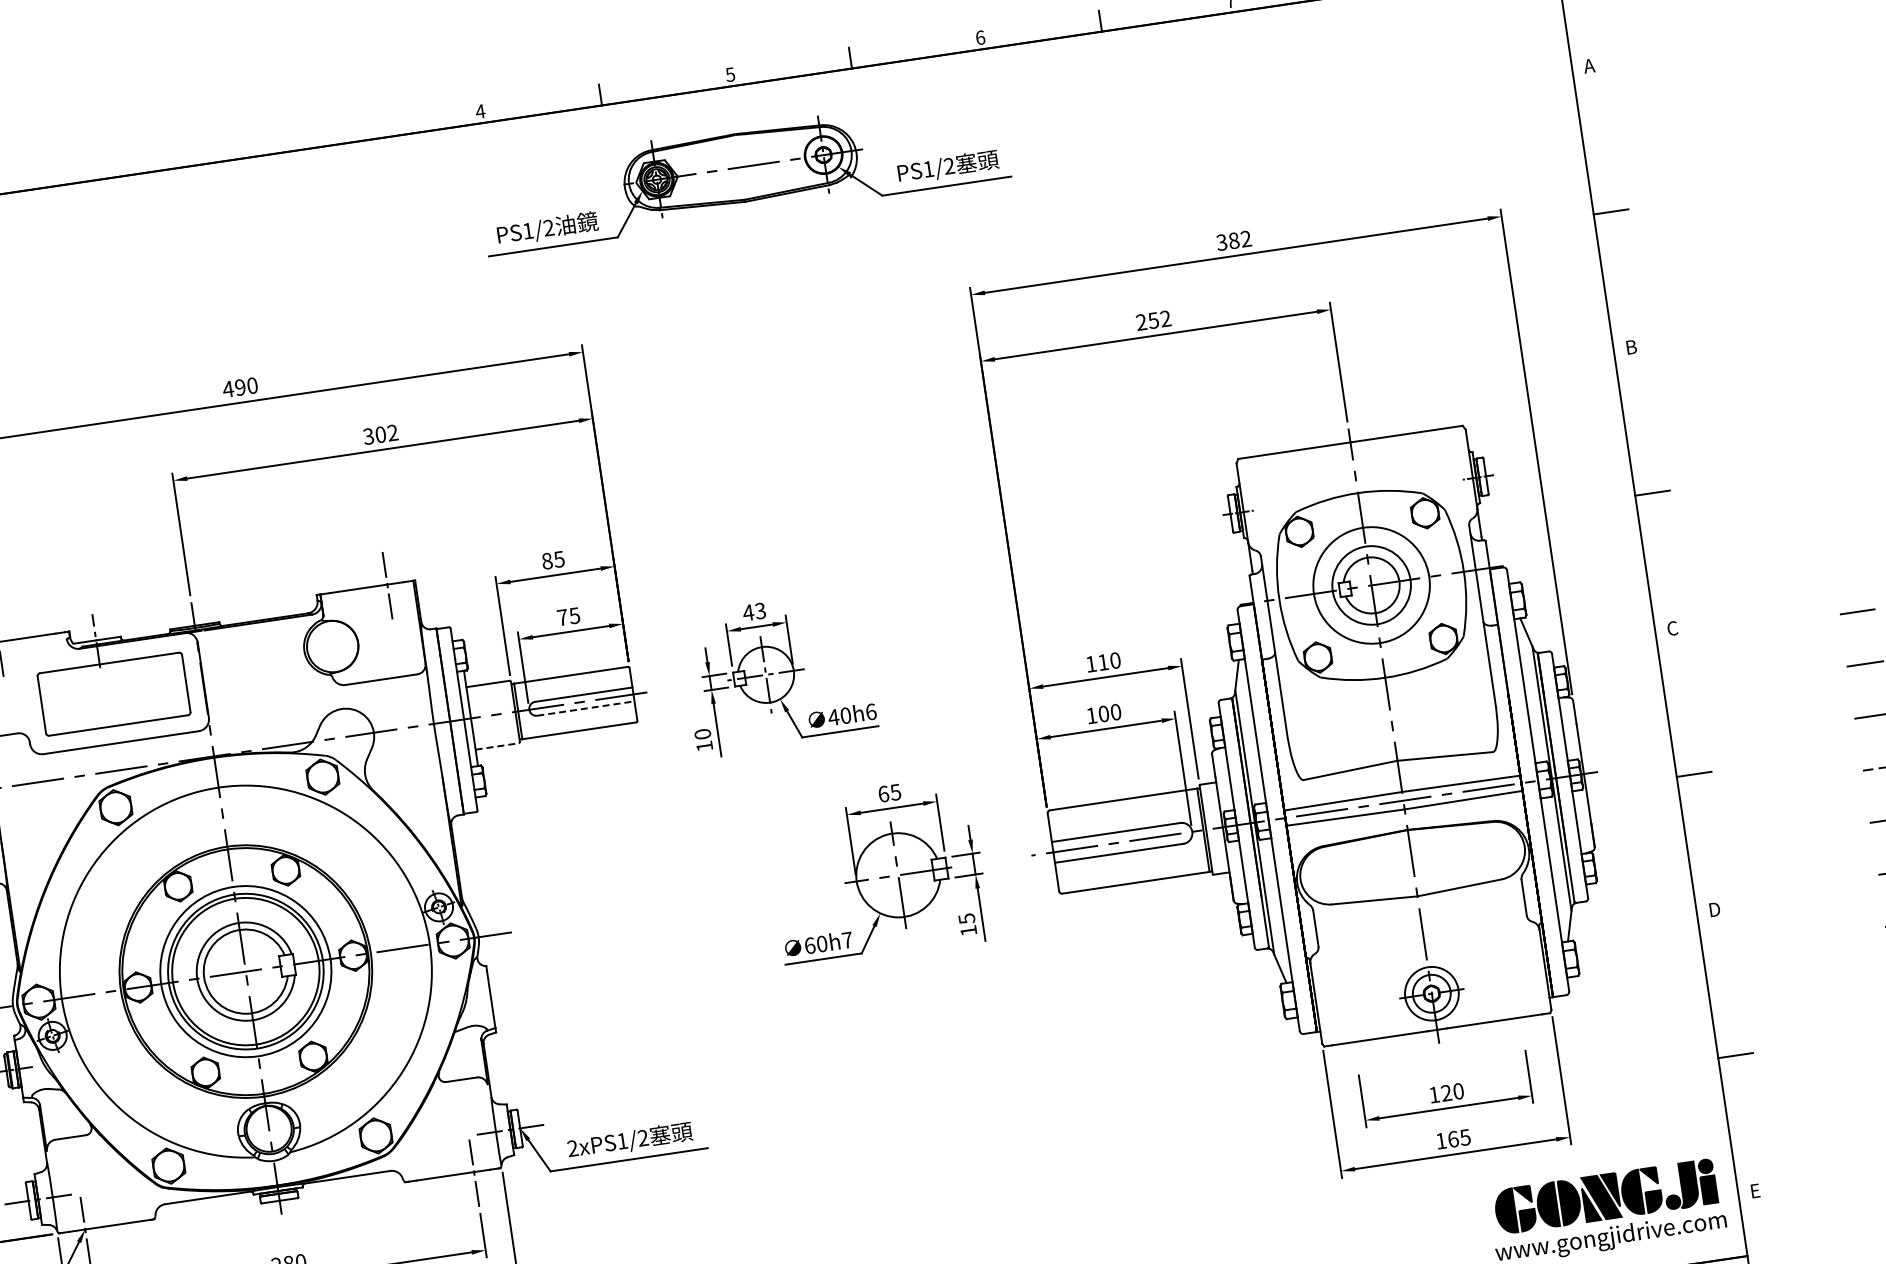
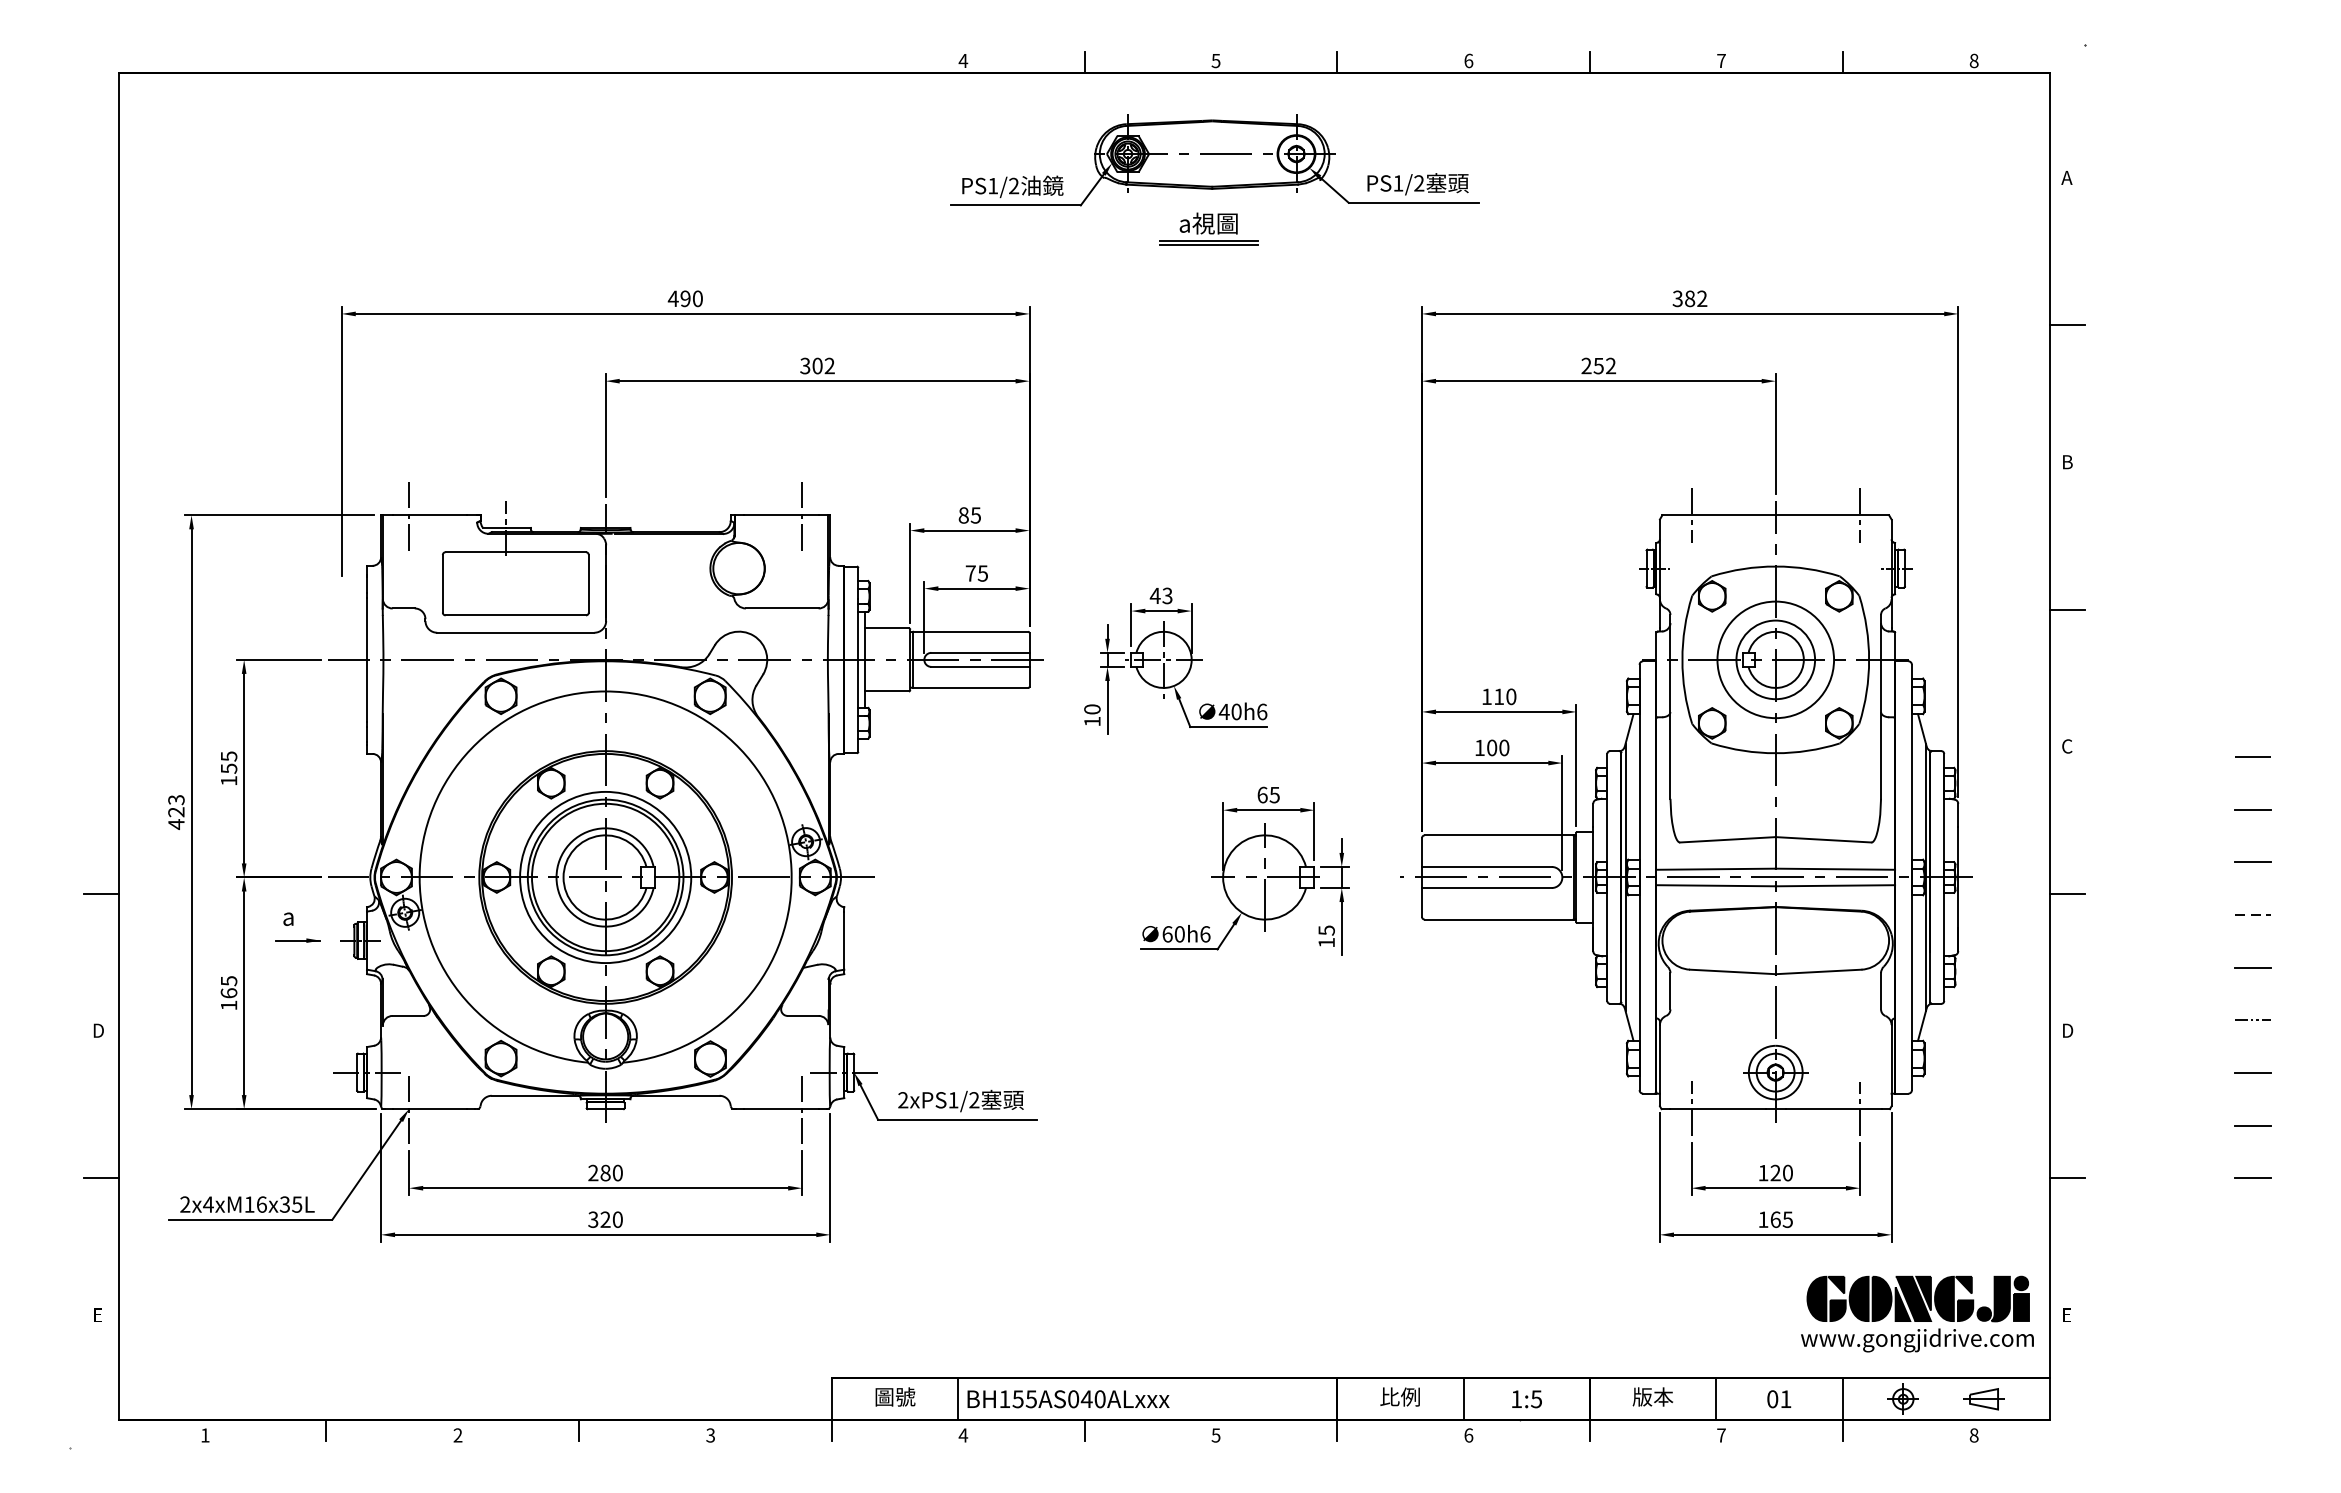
part: (747, 241) -> (1208, 228), added
line: (1433, 430) -> (1859, 515), added
line: (1267, 454) -> (1691, 515), added
line: (585, 708) -> (980, 666), dashed -> solid
line: (497, 746) -> (887, 691), dashed -> solid
text: (847, 940) -> (1205, 934), 60h7 -> 60h6
line: (1520, 1017) -> (1859, 1108), added
line: (1353, 1040) -> (1691, 1107), added

